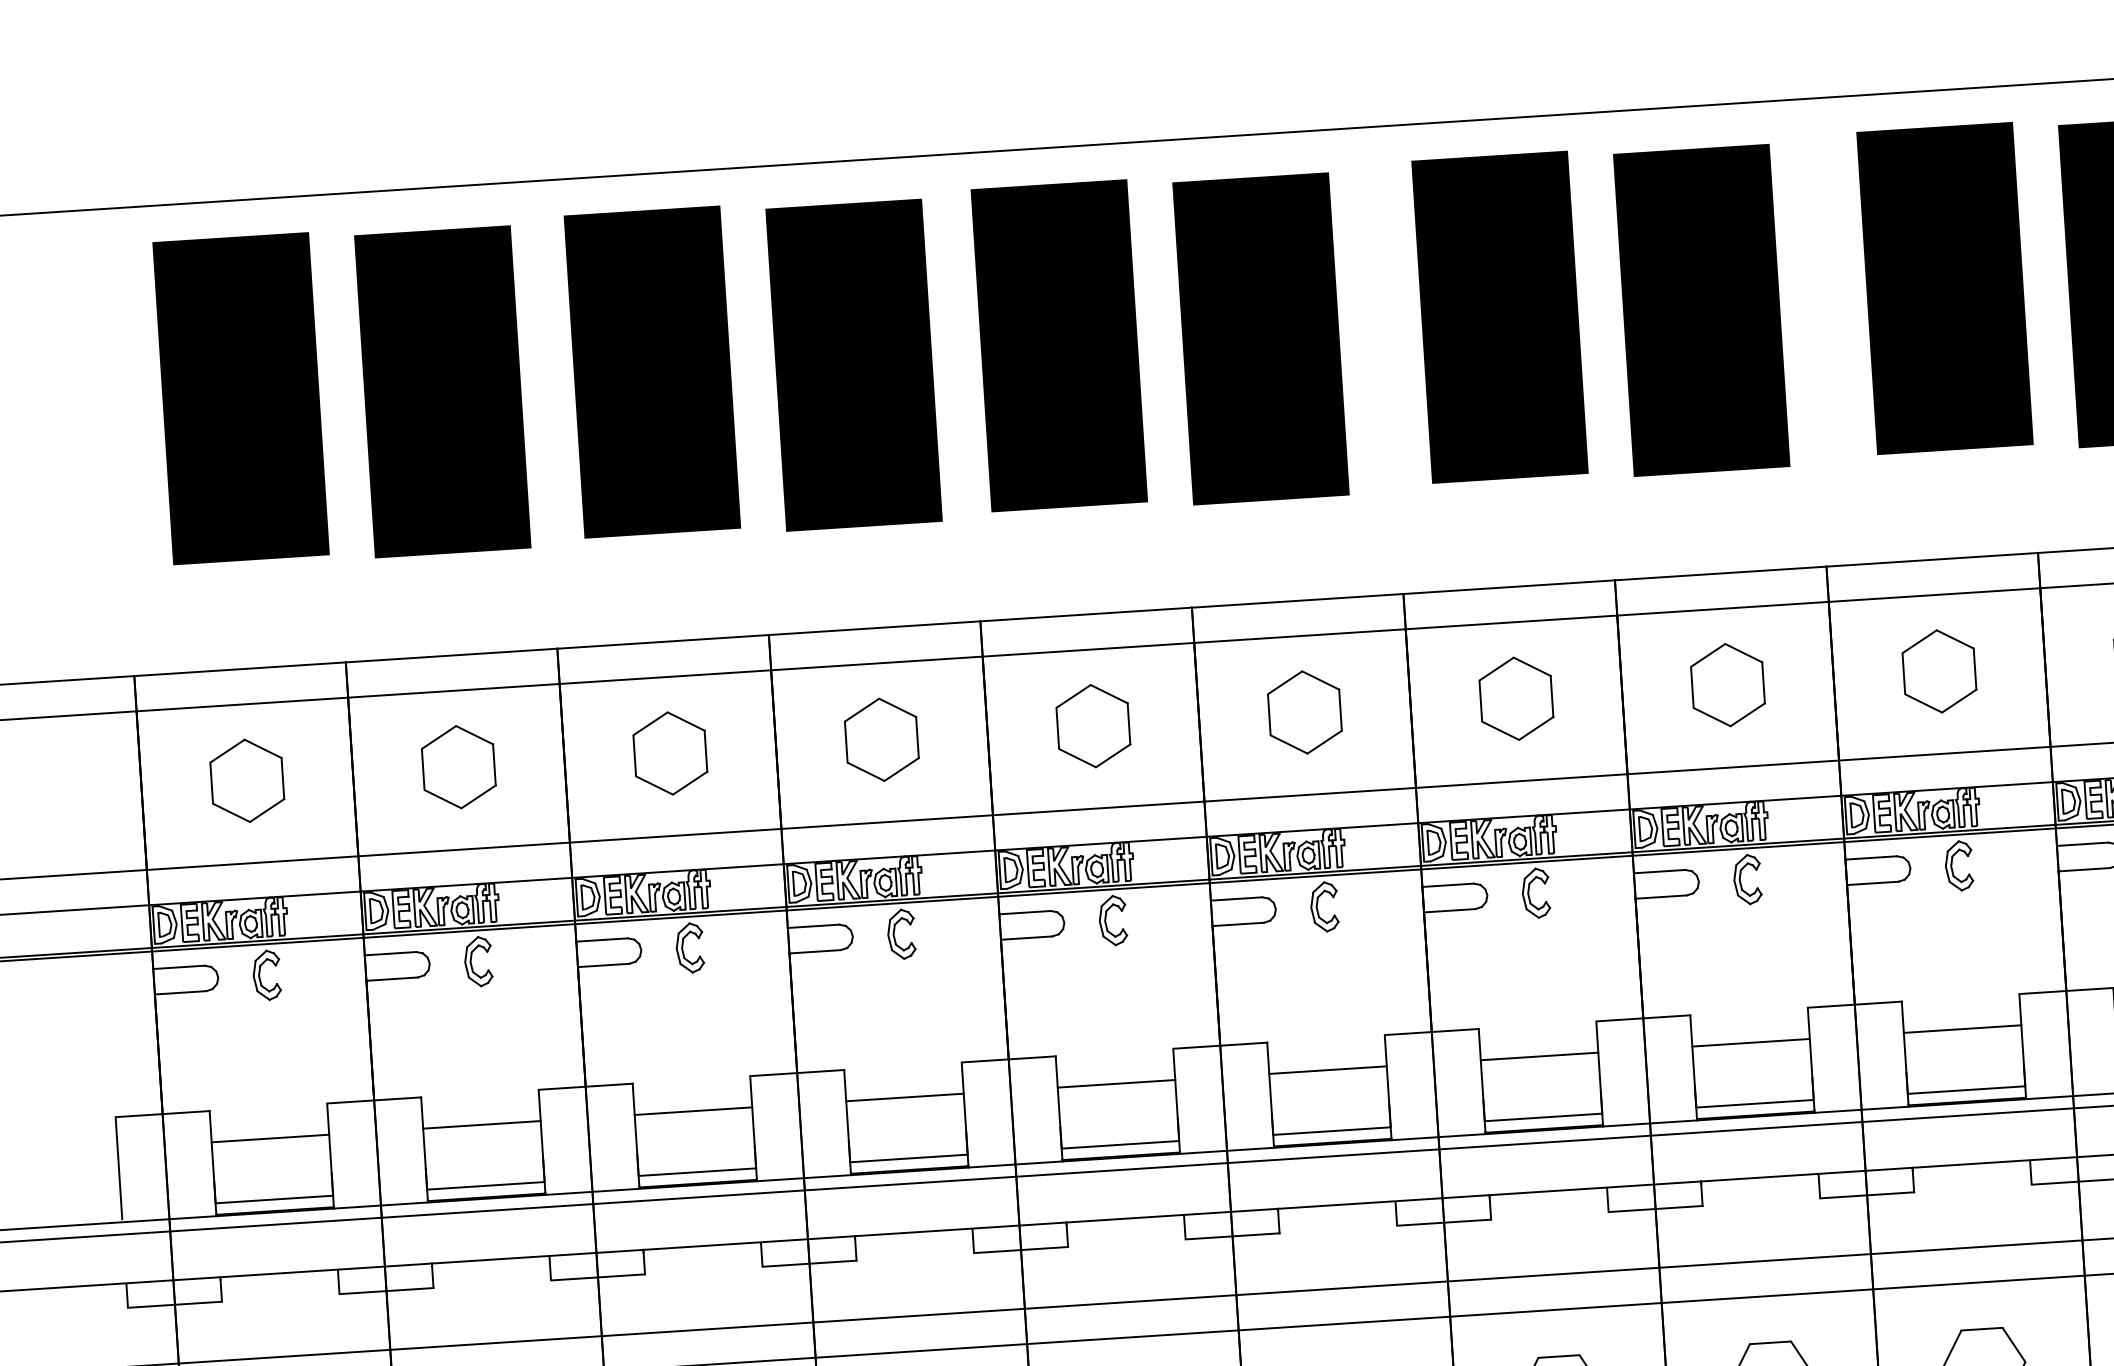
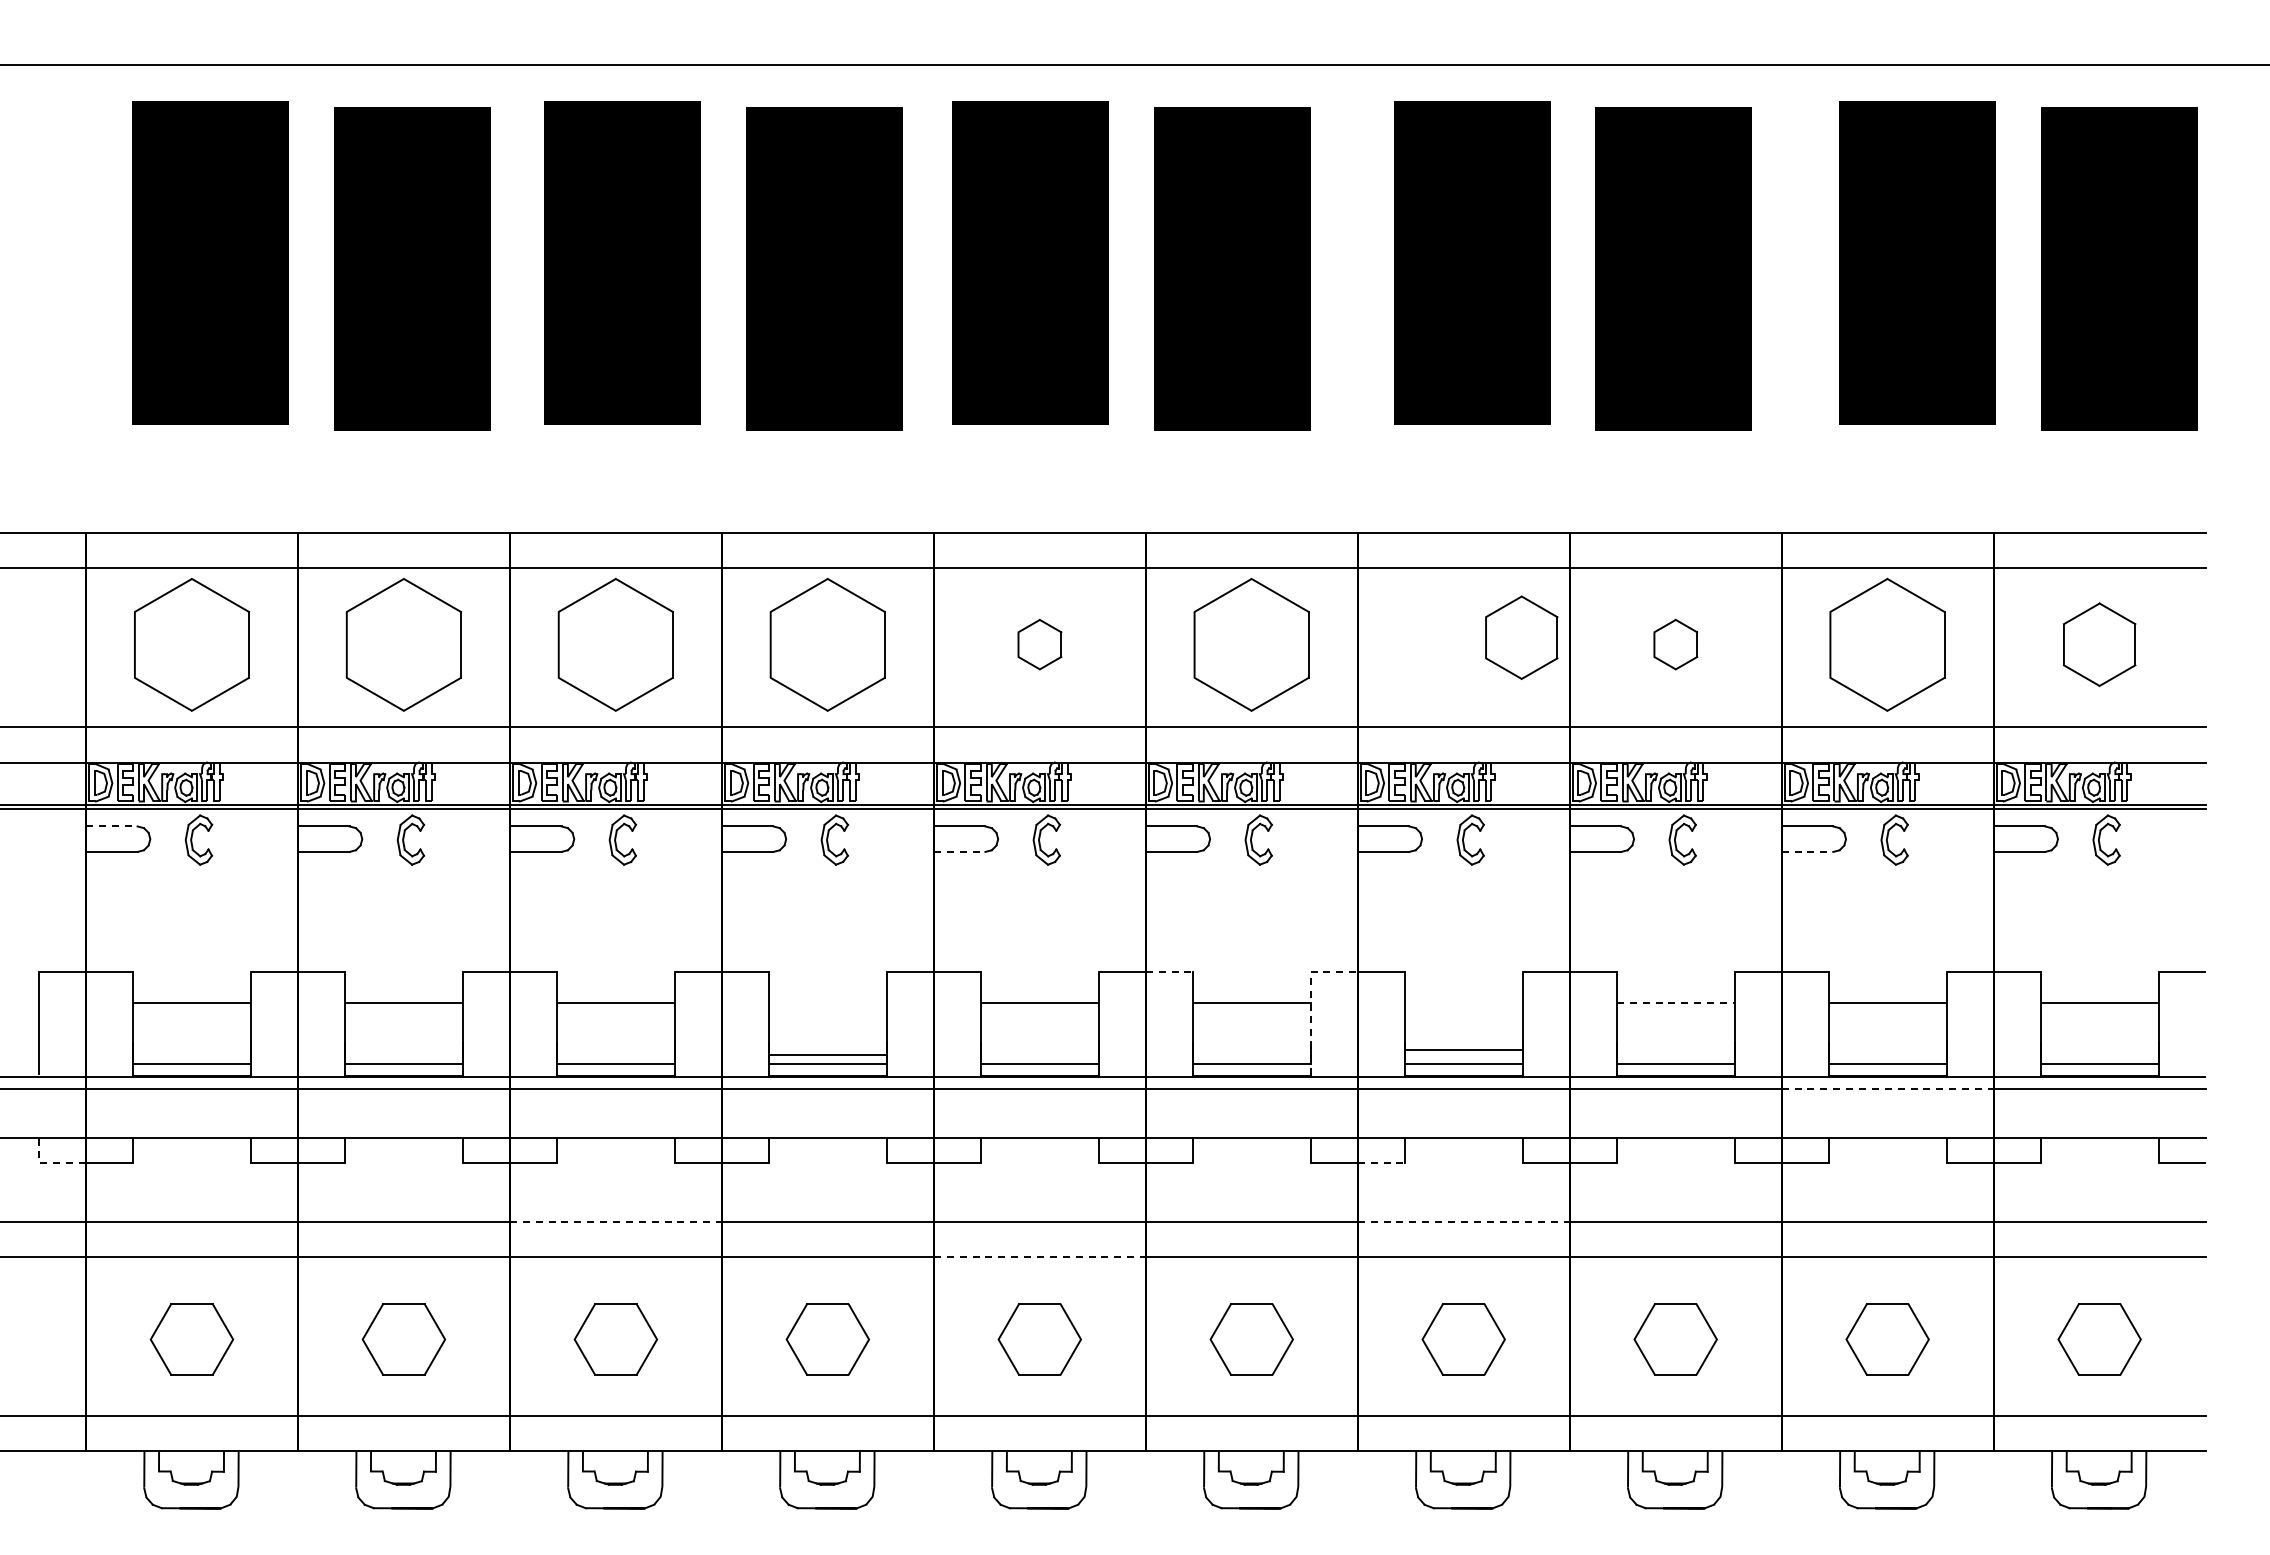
part: (1939, 671) -> (1887, 644), size x1.6
part: (1727, 684) -> (1675, 644), size x0.6
part: (1516, 698) -> (1521, 637), moved
part: (1304, 712) -> (1251, 644), size x1.6
part: (1093, 725) -> (1039, 644), size x0.6
part: (881, 739) -> (827, 644), size x1.6
part: (669, 753) -> (615, 644), size x1.6
part: (458, 766) -> (403, 644), size x1.6
part: (246, 780) -> (191, 644), size x1.6
line: (1872, 882) -> (1807, 851), solid -> dashed
line: (1026, 937) -> (959, 851), solid -> dashed
line: (178, 967) -> (111, 826), solid -> dashed
line: (1243, 1043) -> (1169, 971), solid -> dashed
line: (1750, 1043) -> (1675, 1003), solid -> dashed
line: (1539, 1056) -> (1463, 1050), moved
line: (1386, 1061) -> (1310, 998), solid -> dashed
line: (904, 1097) -> (827, 1055), moved
line: (1967, 1115) -> (1887, 1089), solid -> dashed
line: (1467, 1220) -> (1381, 1162), solid -> dashed
line: (1553, 1274) -> (1463, 1221), solid -> dashed
line: (138, 1306) -> (49, 1162), solid -> dashed
line: (707, 1329) -> (615, 1221), solid -> dashed
line: (1132, 1337) -> (1039, 1257), solid -> dashed

